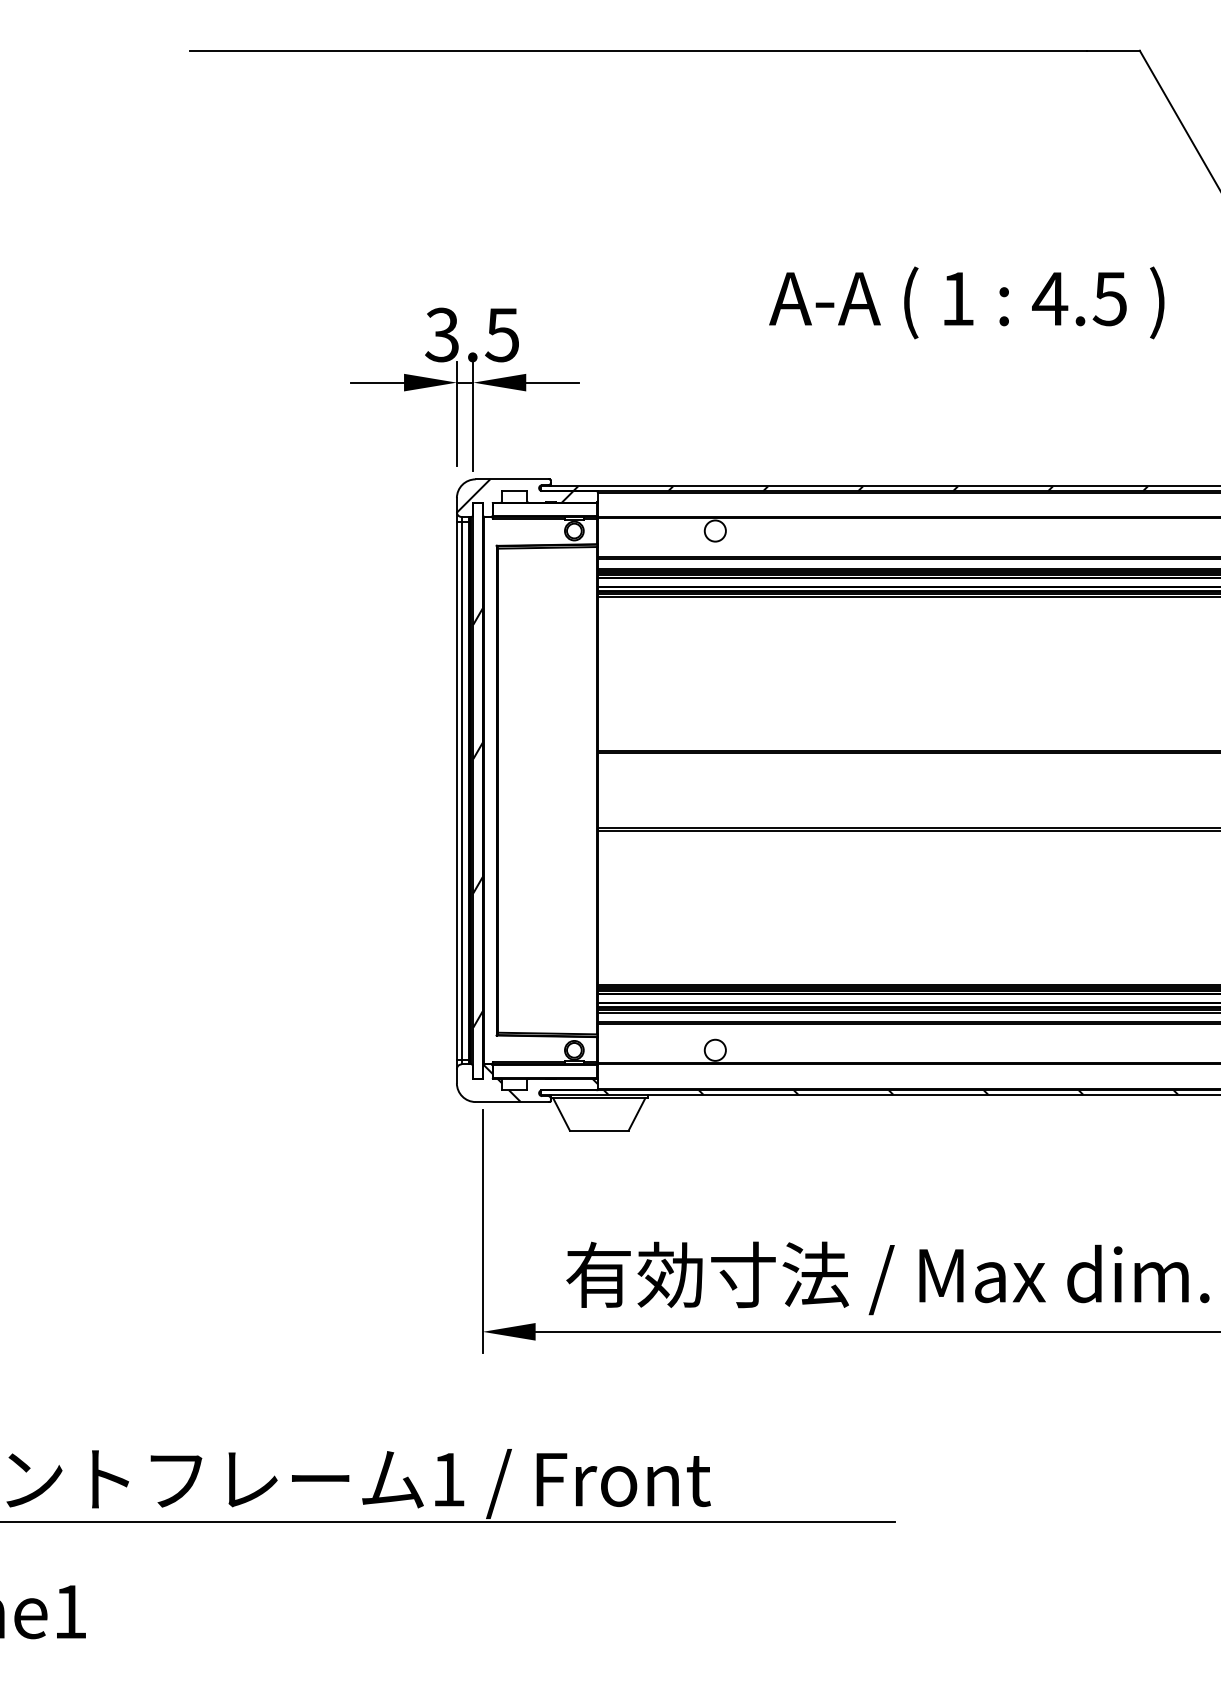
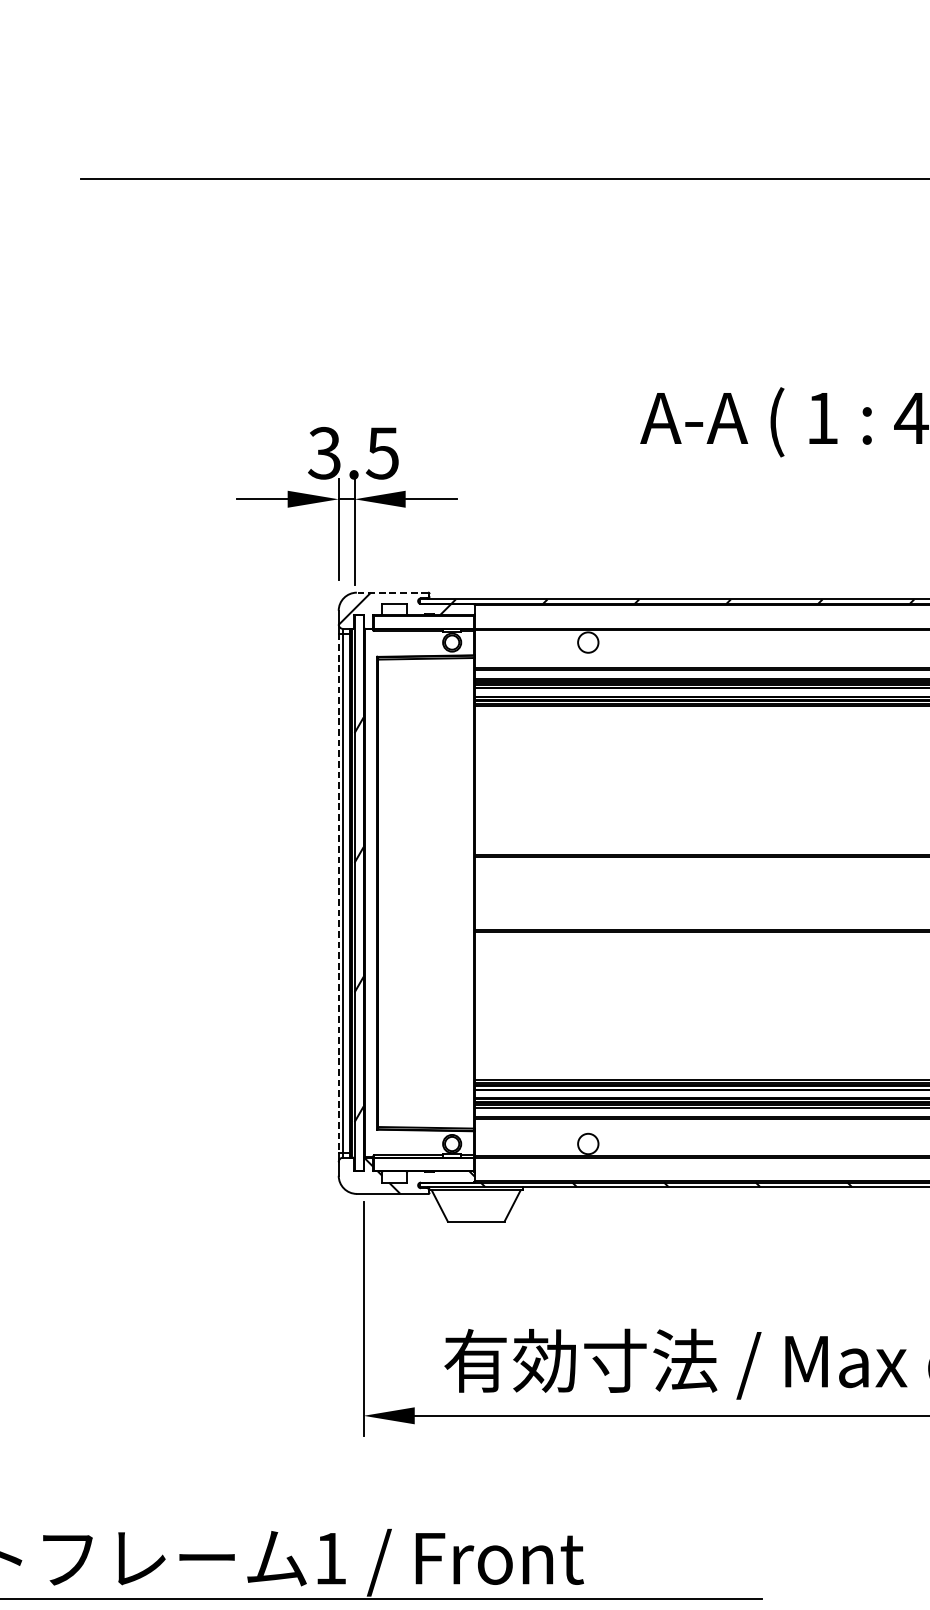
line: (512, 479) -> (392, 592), solid -> dashed
line: (456, 791) -> (338, 894), solid -> dashed

